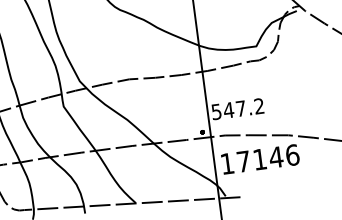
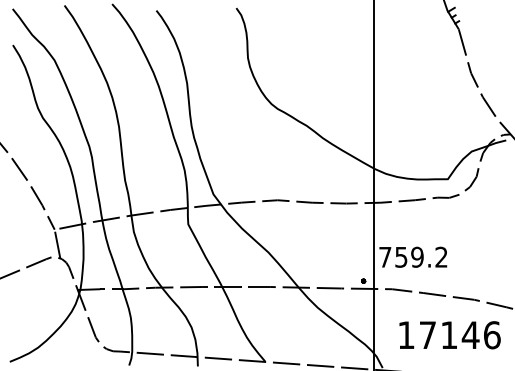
text: (228, 109) -> (401, 256), 547.2 -> 759.2
text: (260, 159) -> (449, 335), moved

